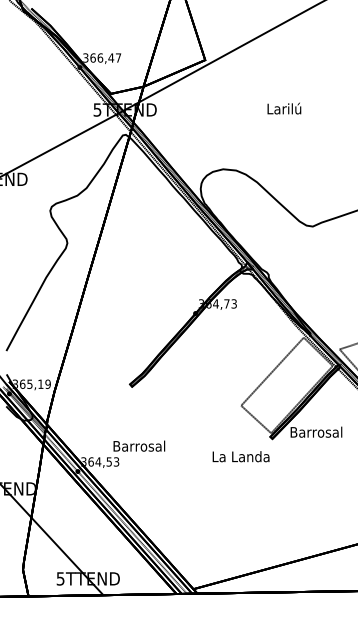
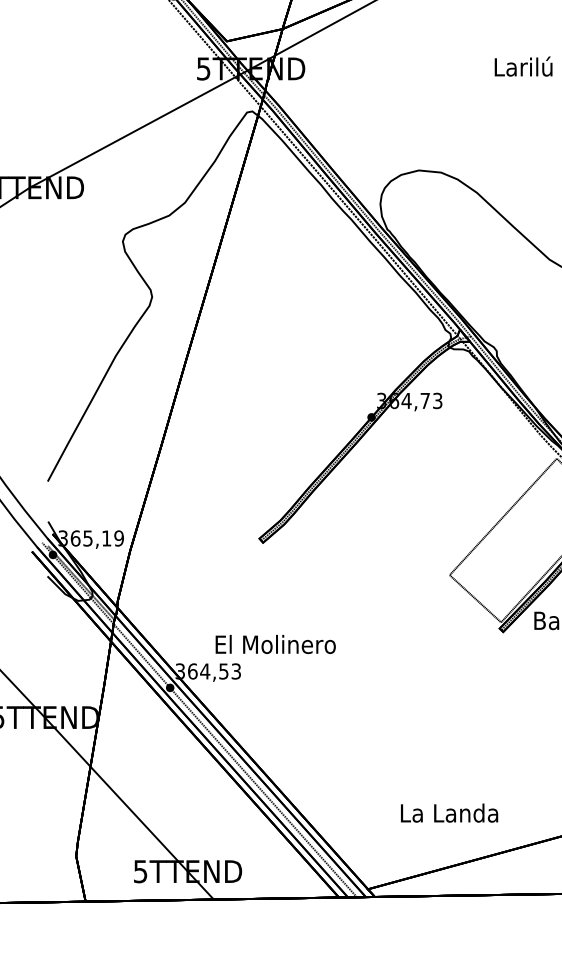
text: (139, 445) -> (275, 643), Barrosal -> El Molinero
text: (240, 456) -> (448, 812), moved

